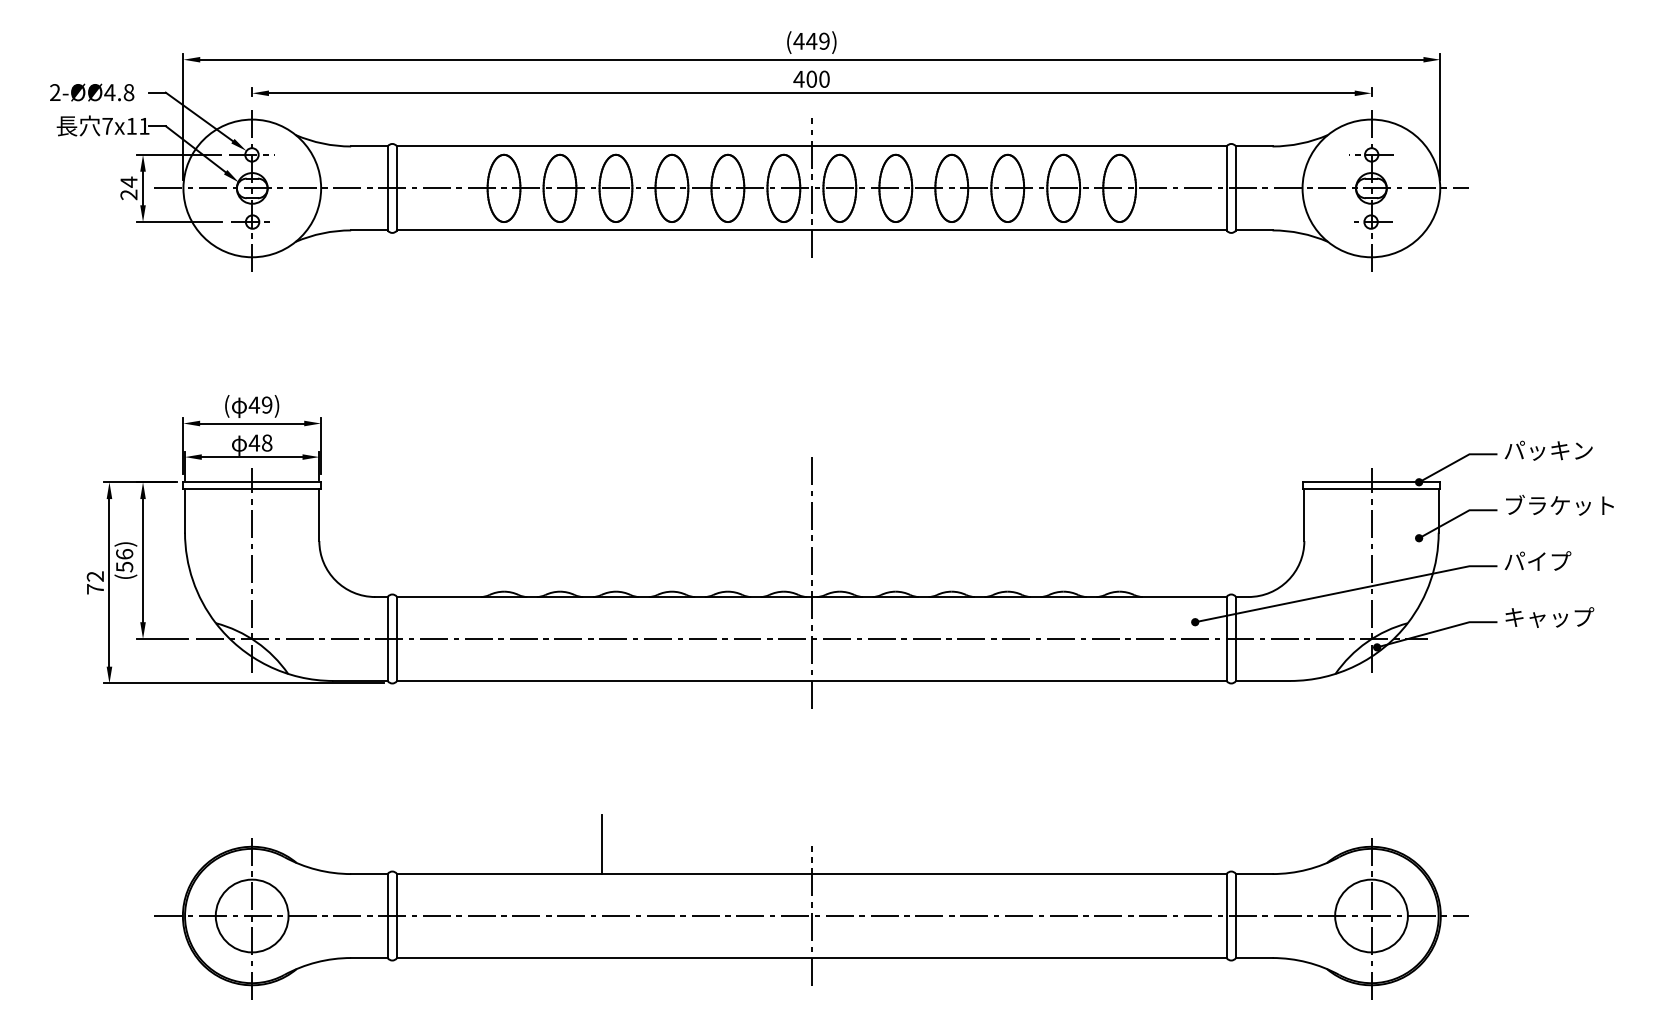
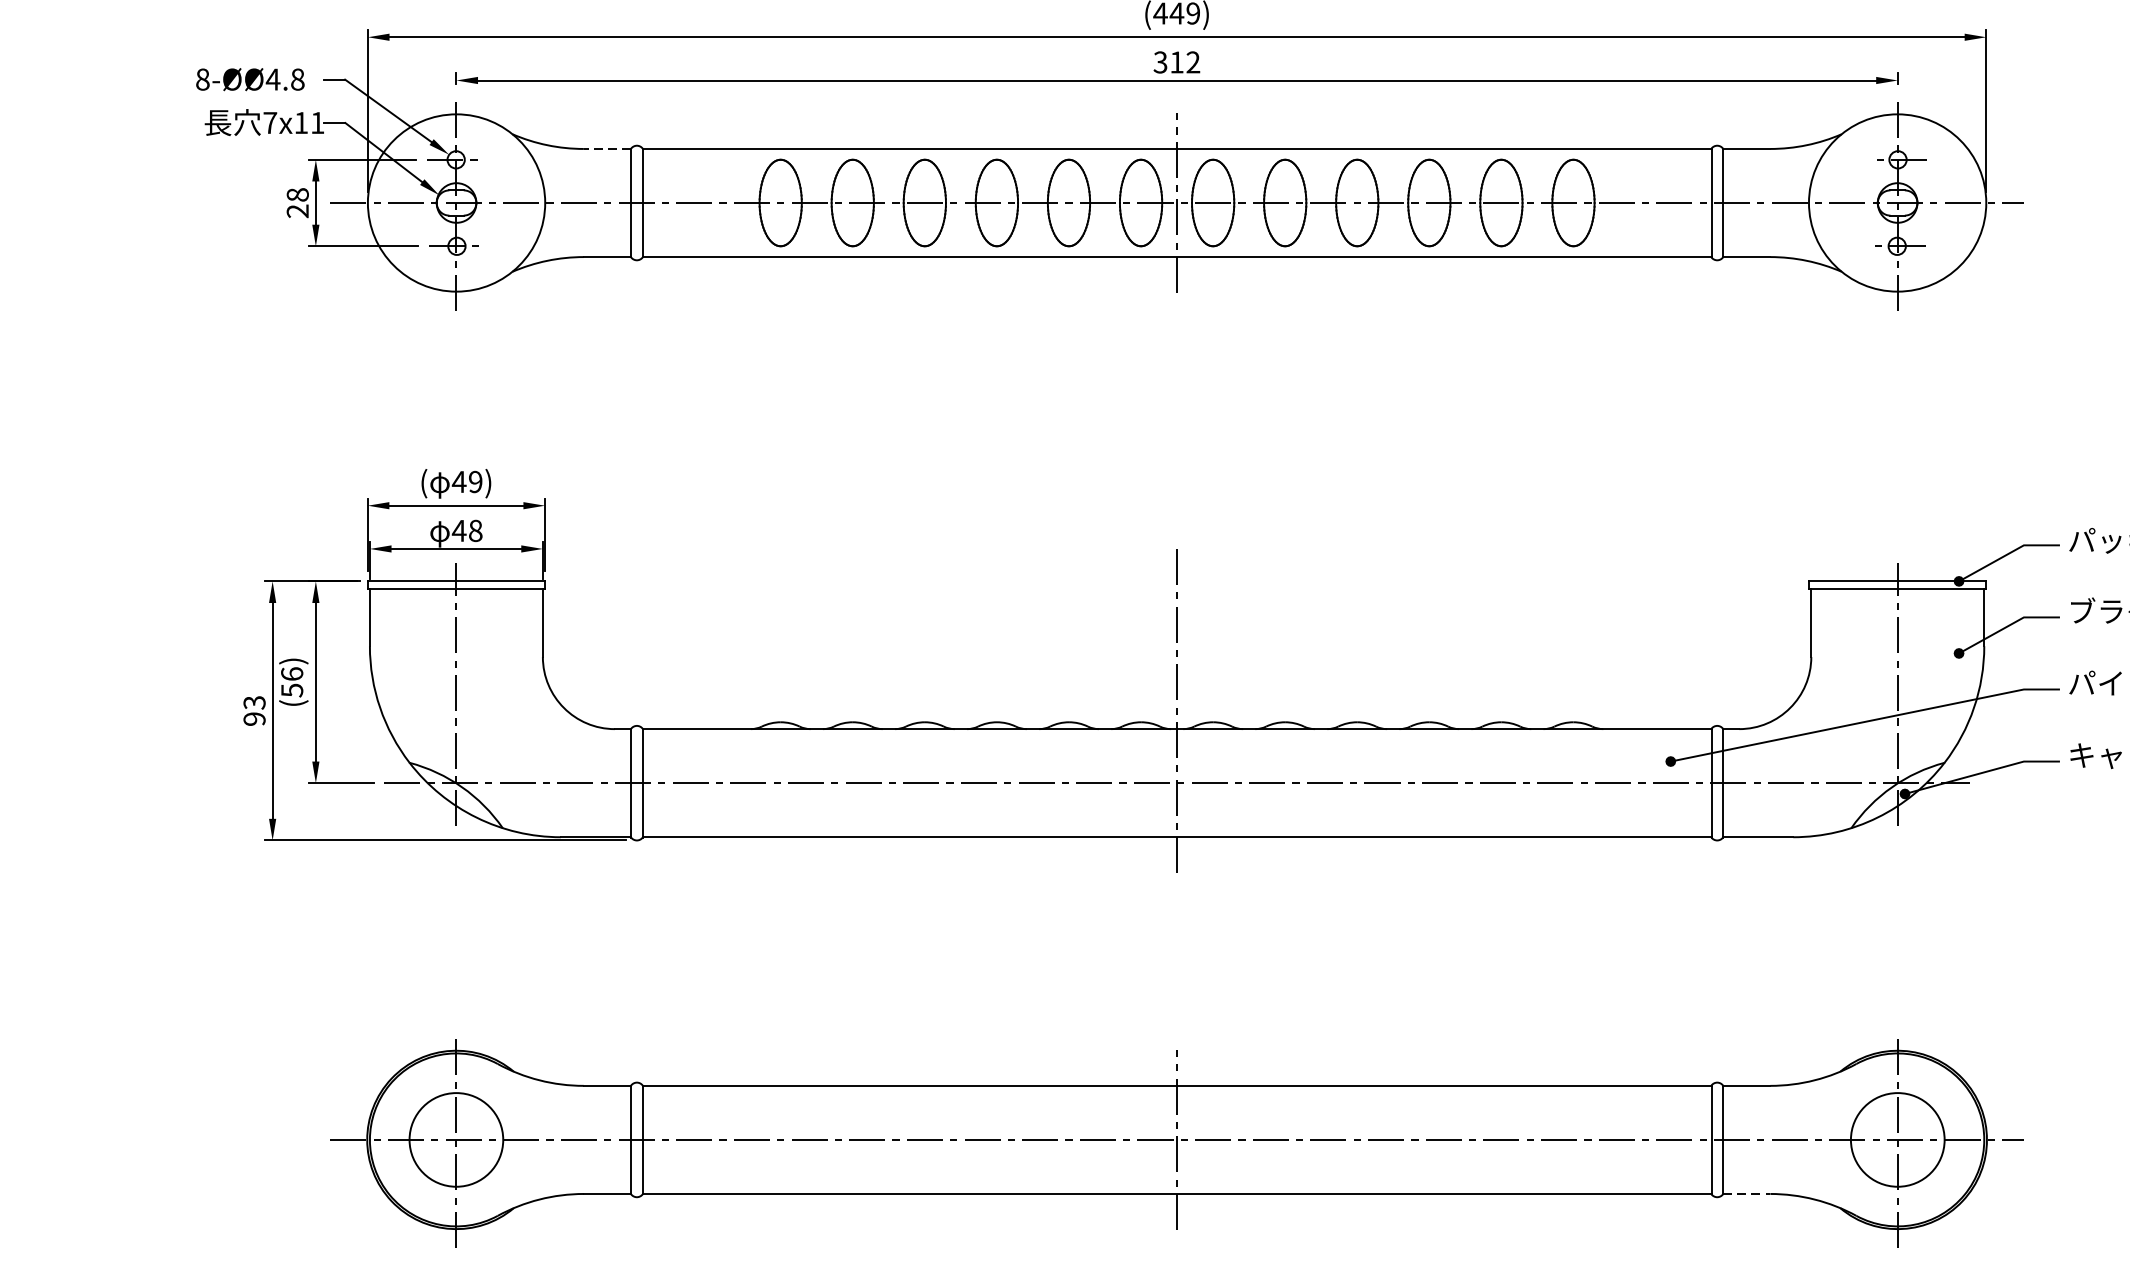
text: (811, 78) -> (1176, 61), 400 -> 312
text: (55, 92) -> (203, 79), 2-ØØ4.8 -> 8-ØØ4.8
line: (369, 146) -> (607, 148), solid -> dashed
text: (128, 181) -> (297, 194), 24 -> 28
text: (95, 582) -> (254, 710), 72 -> 93
line: (601, 844) -> (906, 1047), removed
line: (1254, 958) -> (1747, 1194), solid -> dashed

